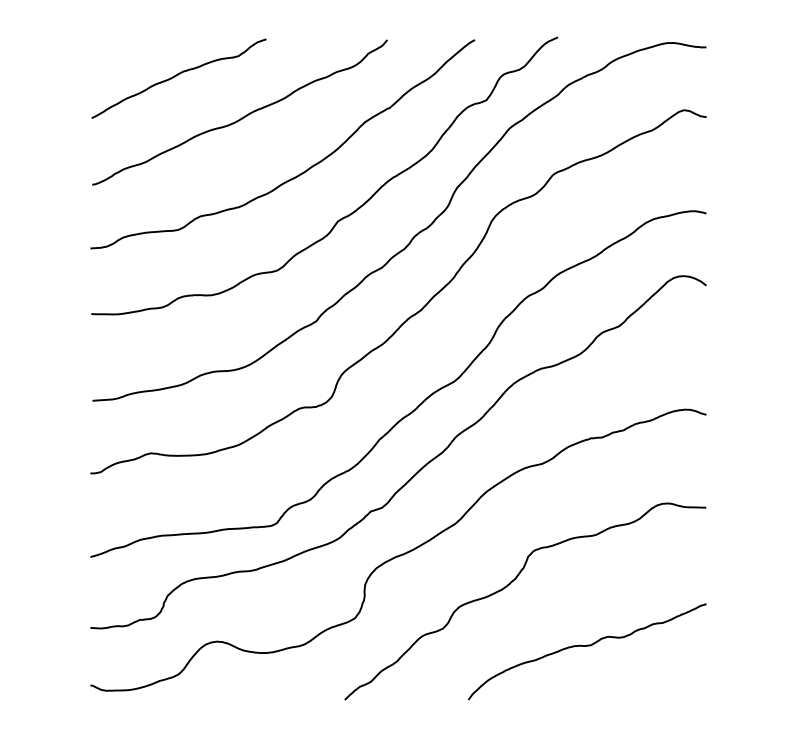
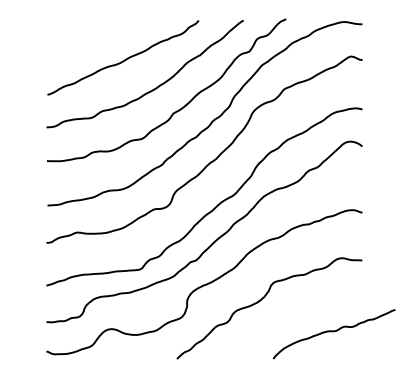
curve: (178, 76) -> (91, 39), removed
curve: (585, 648) -> (333, 332), moved

